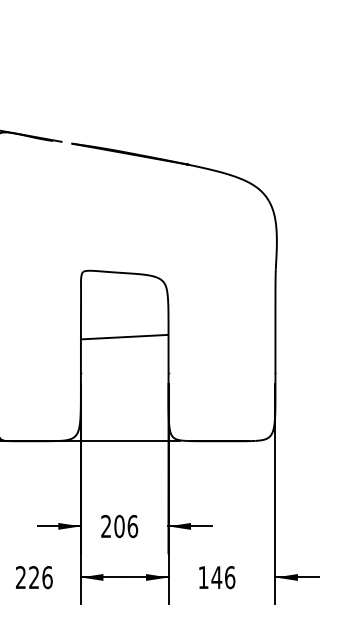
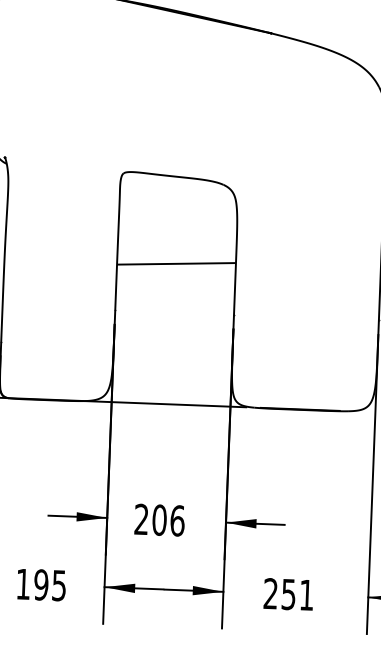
text: (34, 577) -> (41, 584), 226 -> 195
text: (216, 577) -> (288, 594), 146 -> 251

